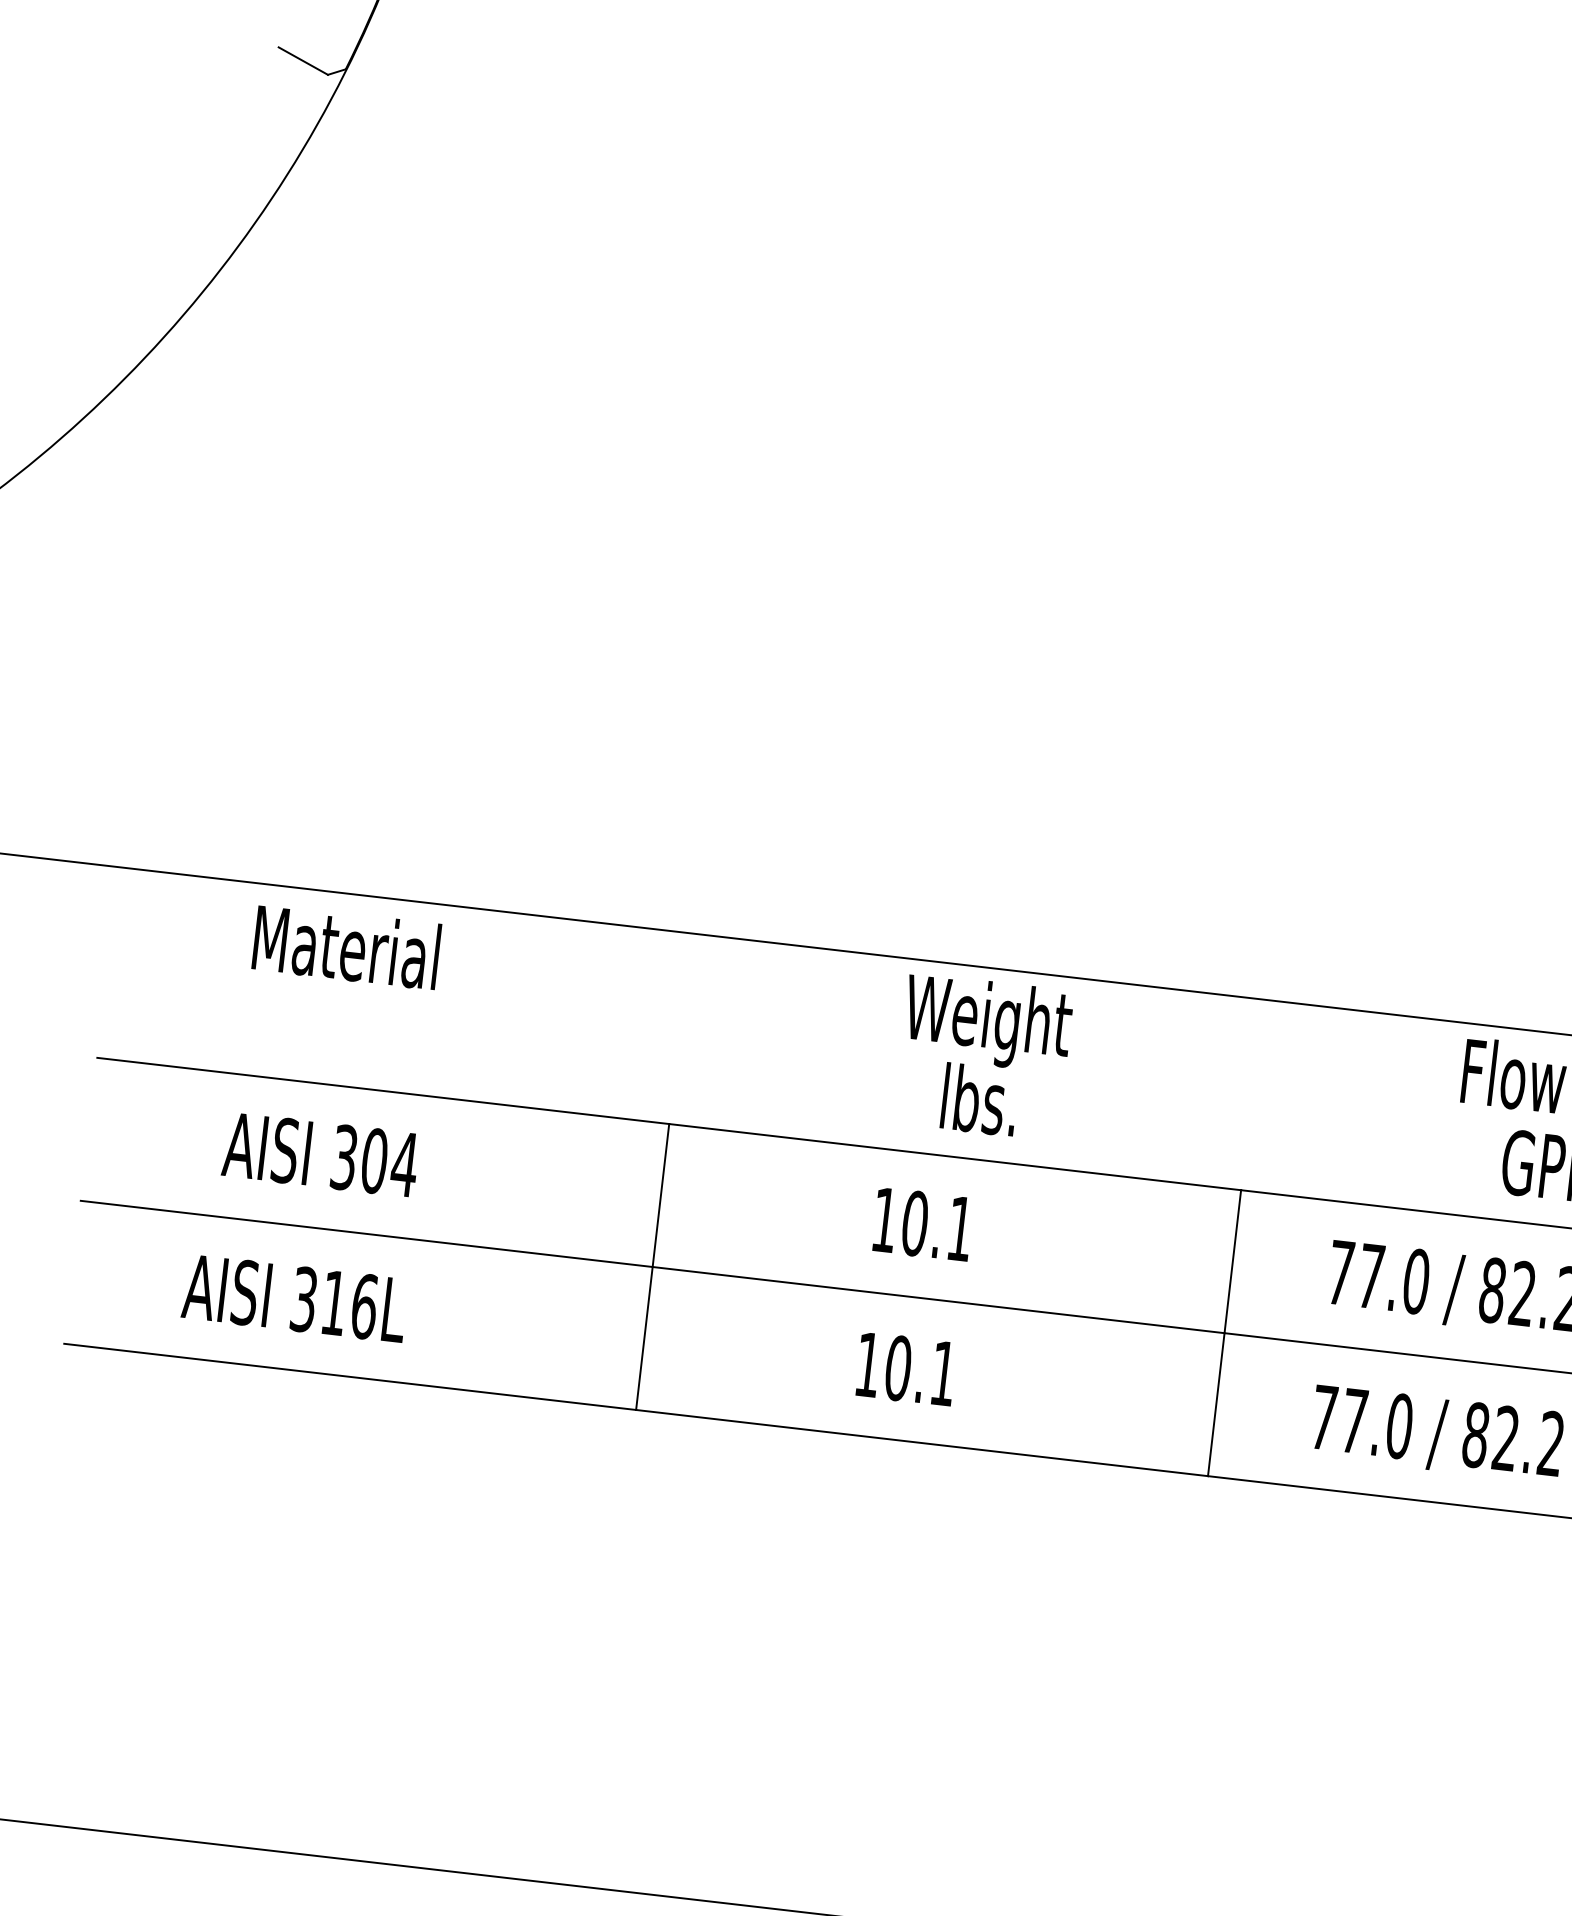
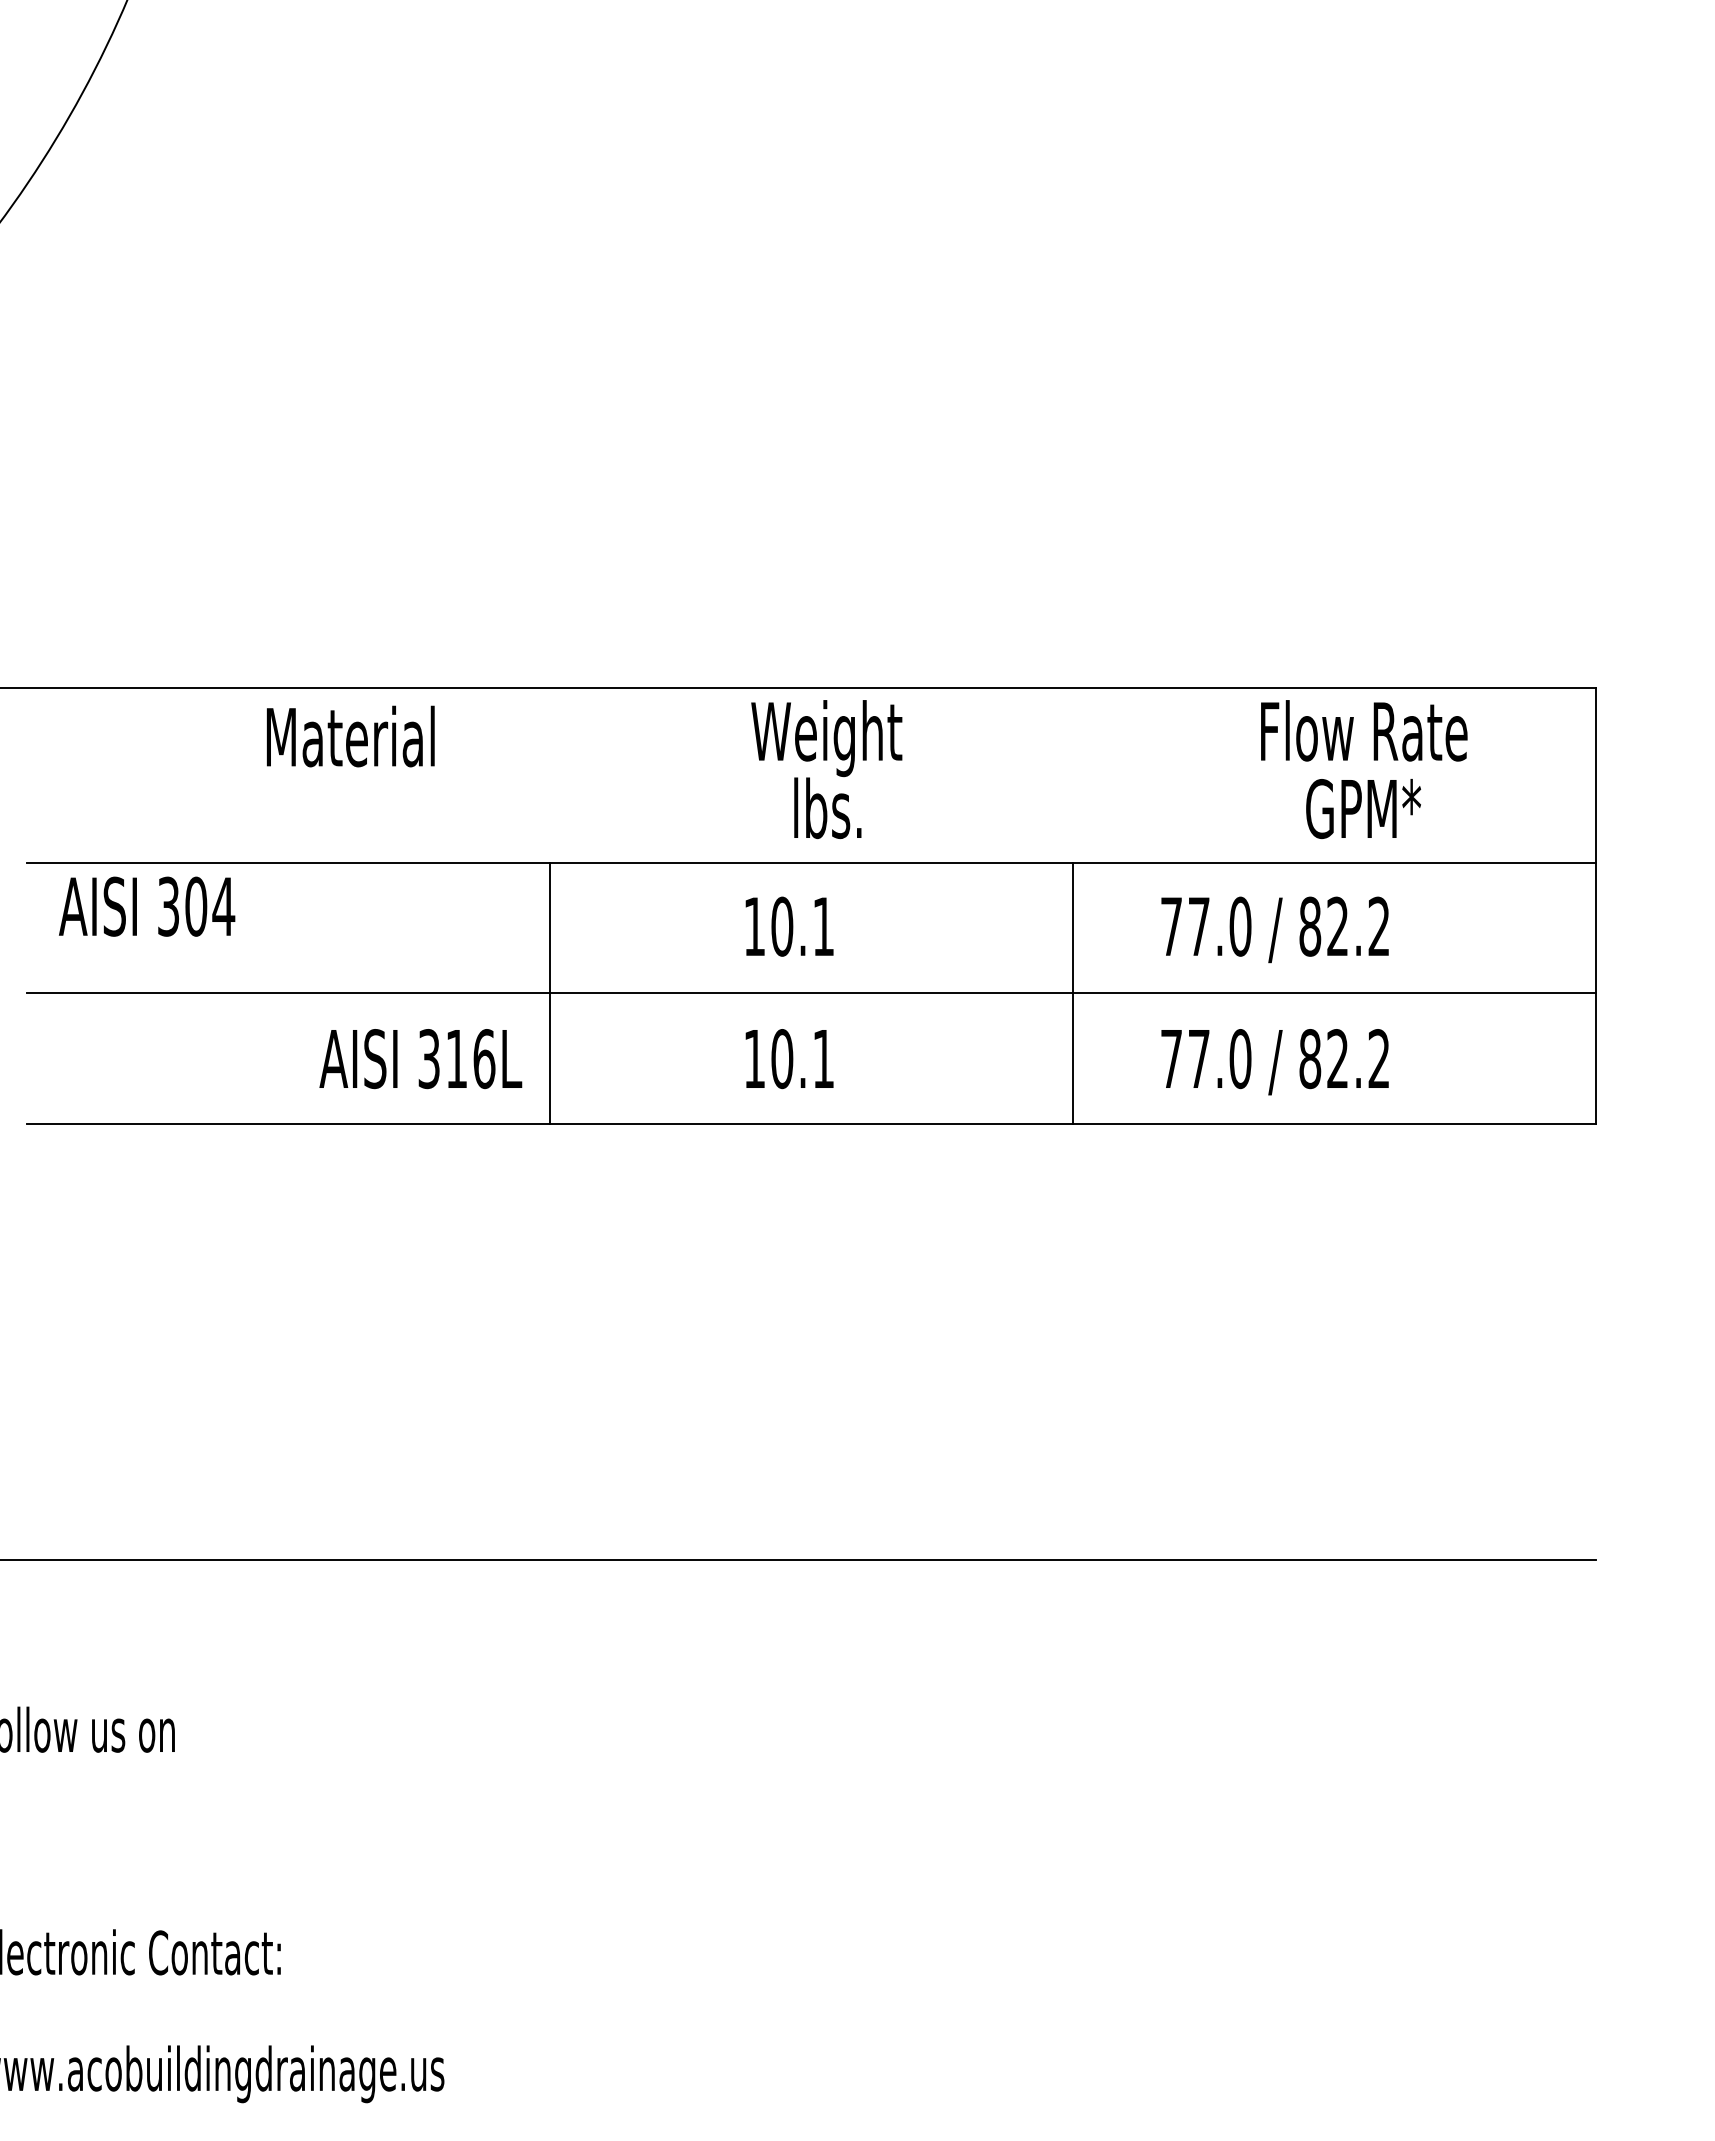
text: (346, 946) -> (350, 736), moved
text: (321, 1154) -> (147, 906), moved
text: (294, 1299) -> (420, 1059), moved

